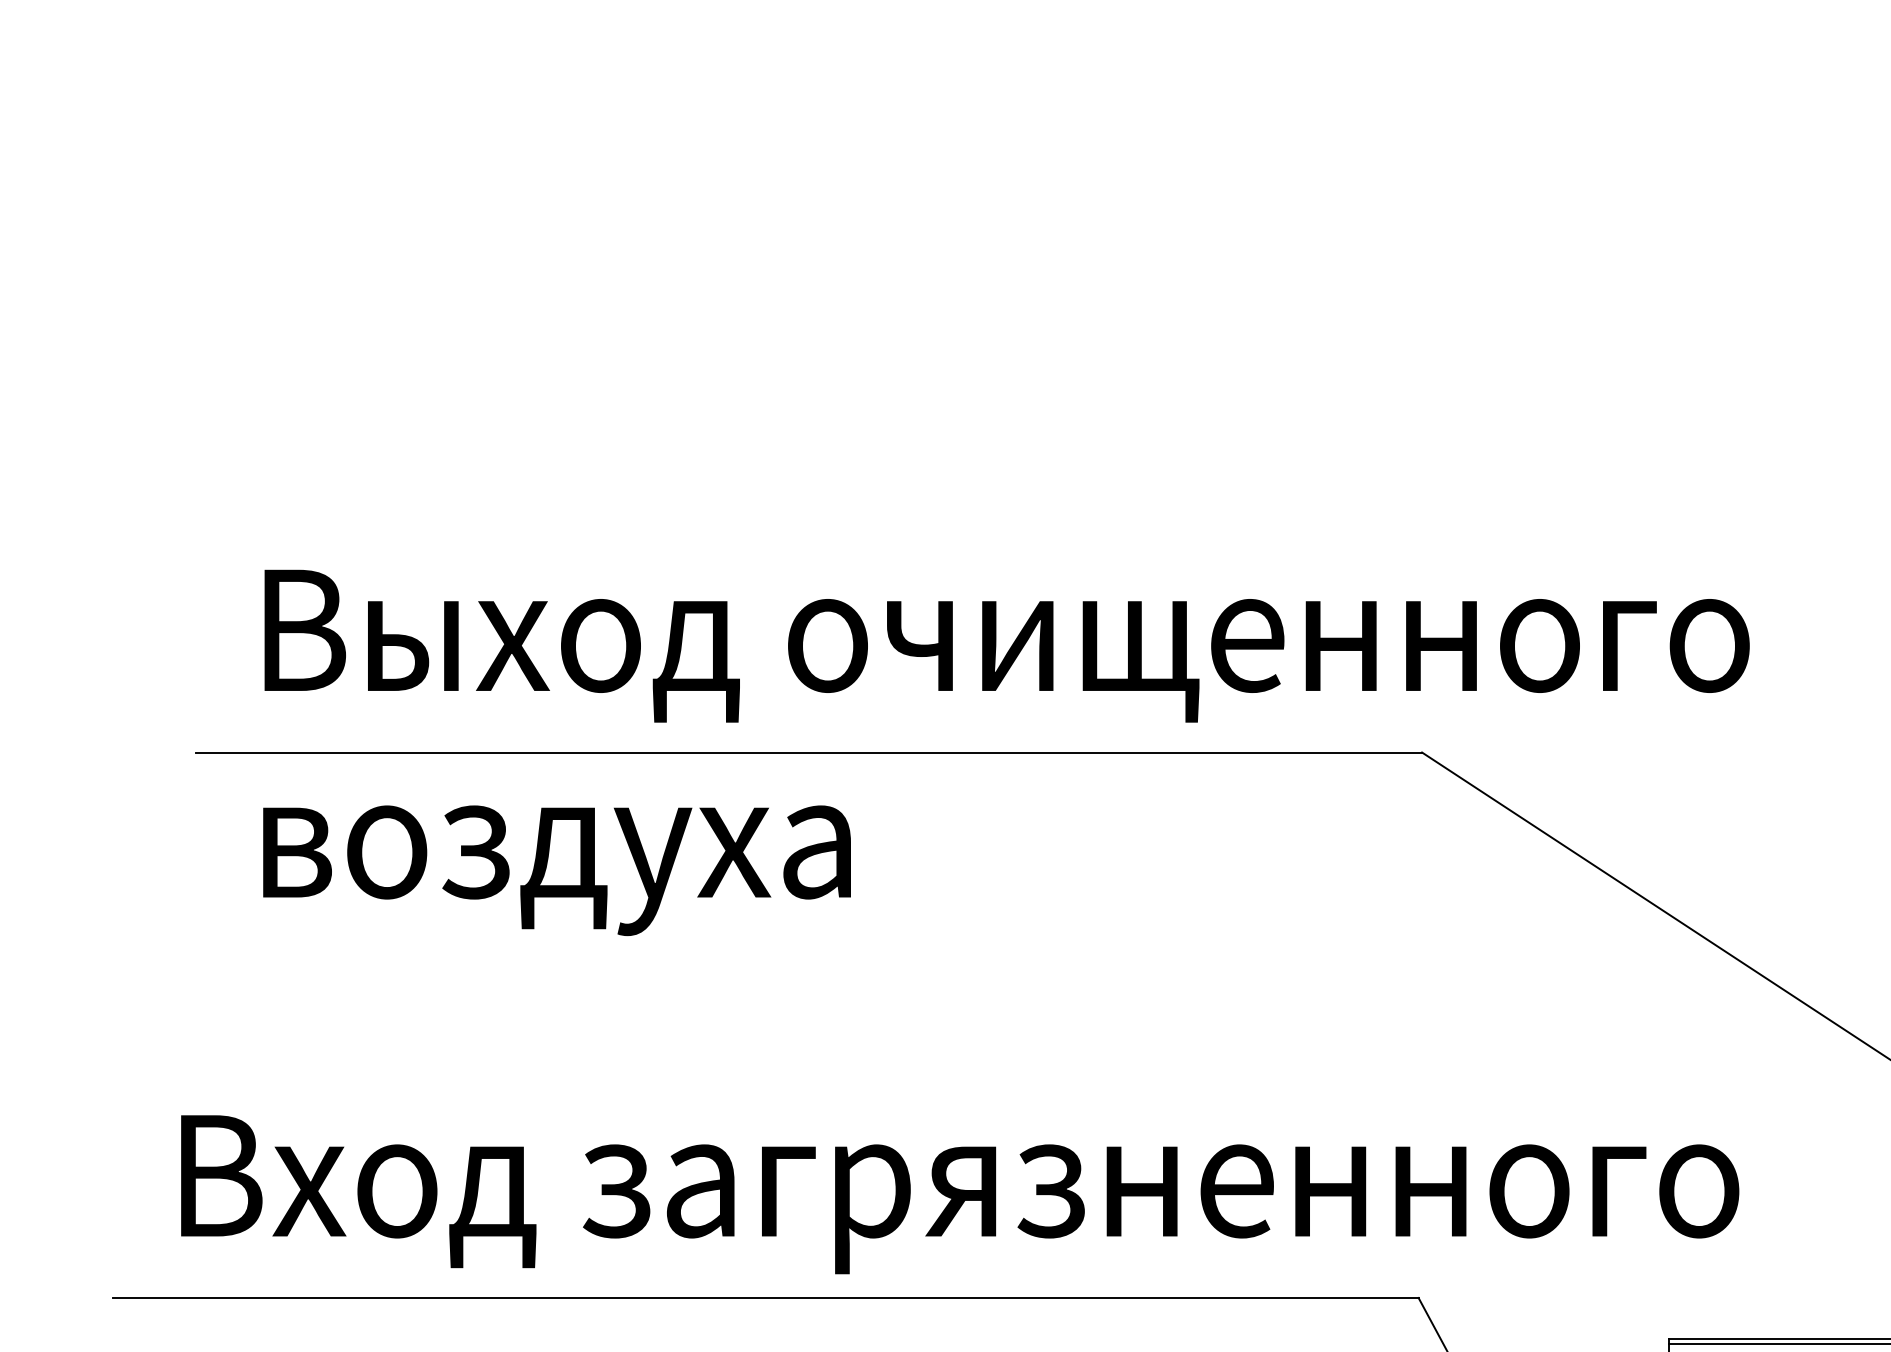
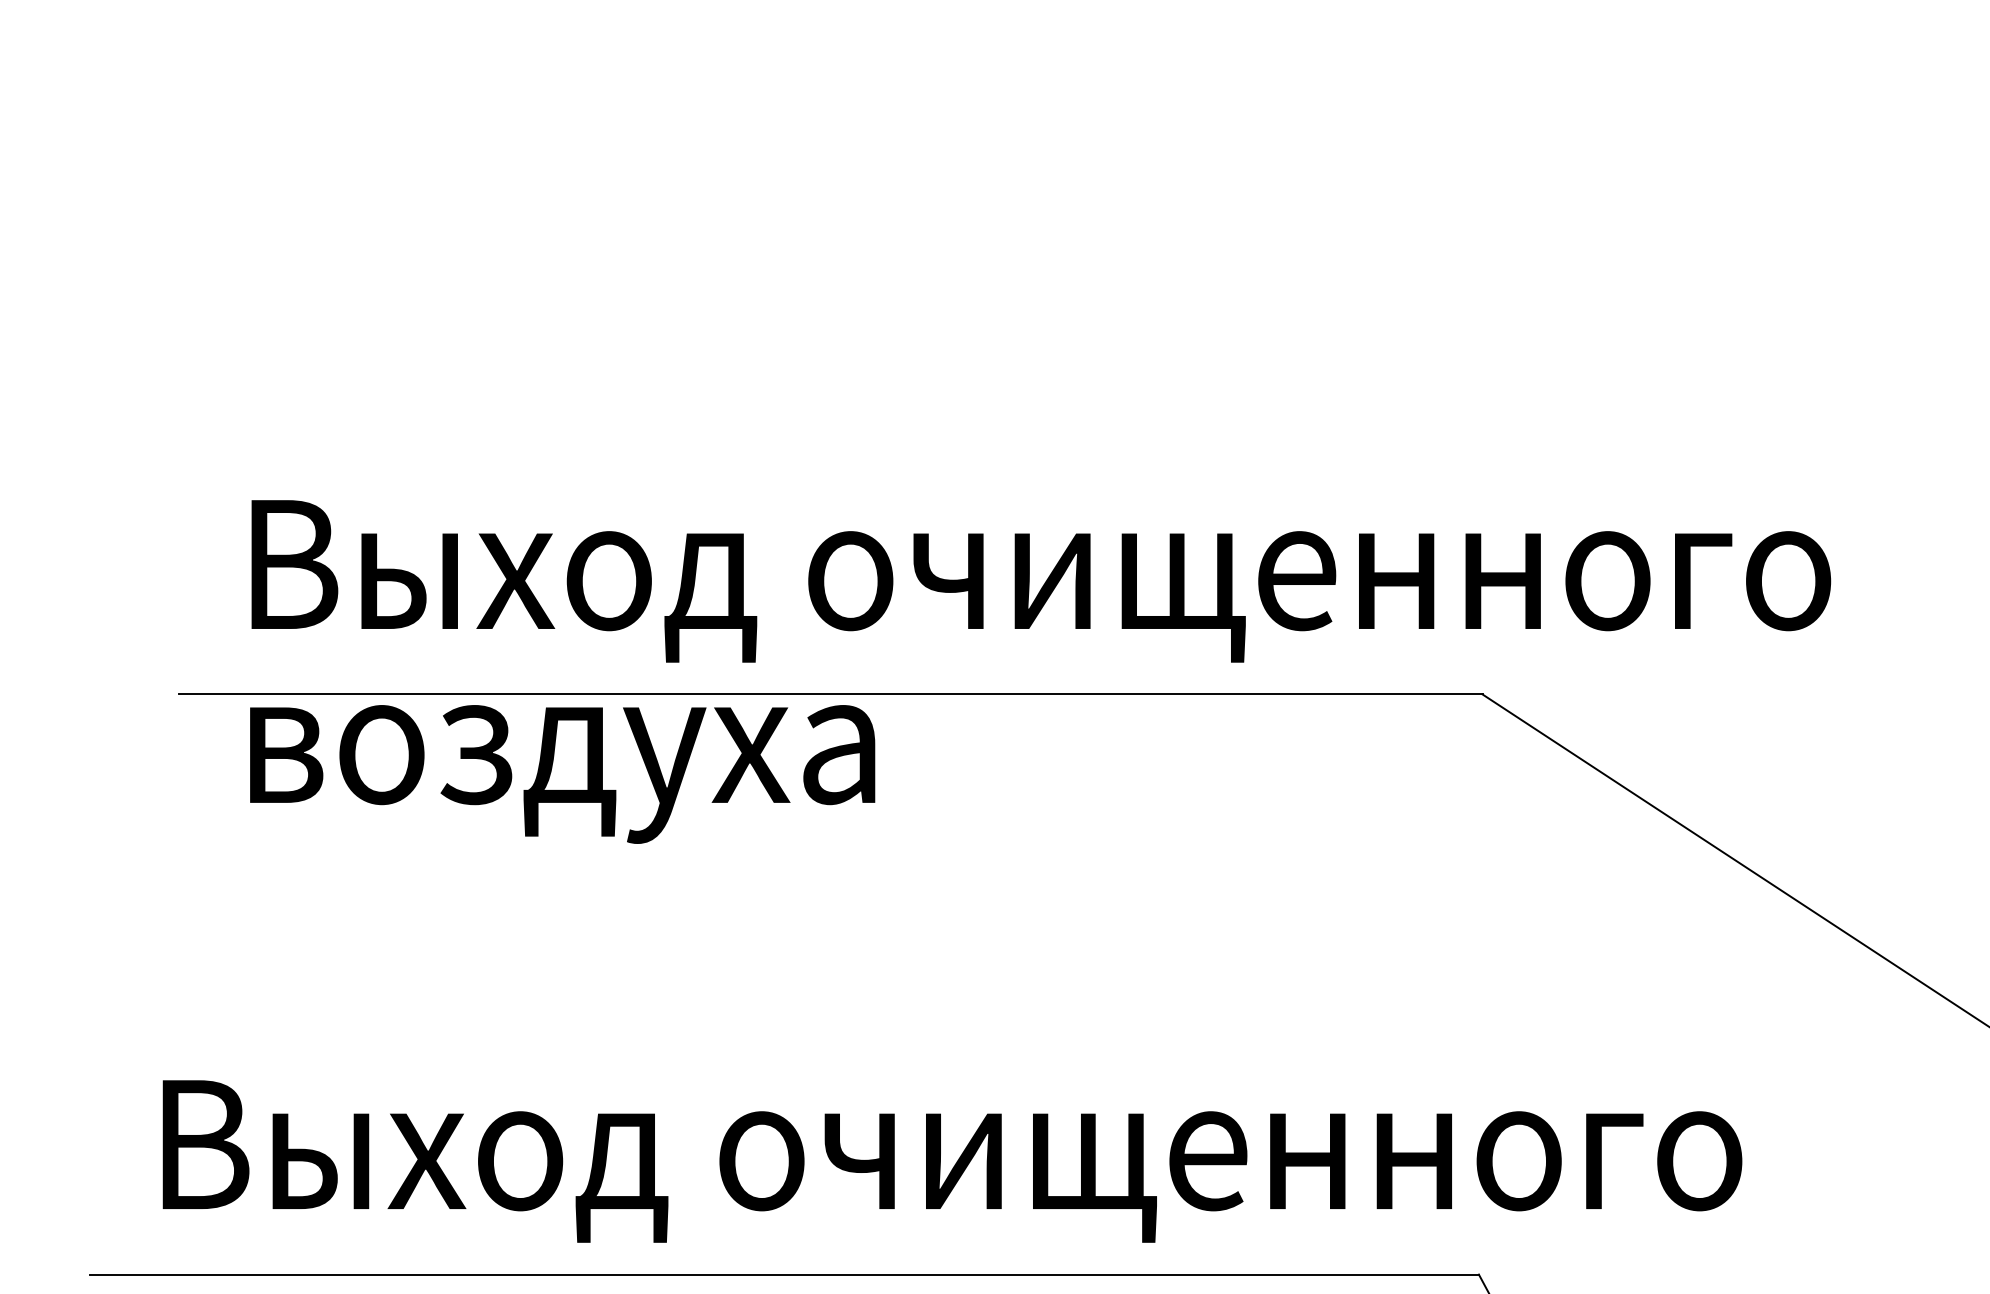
text: (556, 870) -> (562, 774), moved
text: (1005, 1209) -> (1039, 1180), Вход загрязненного -> Выход очищенного

